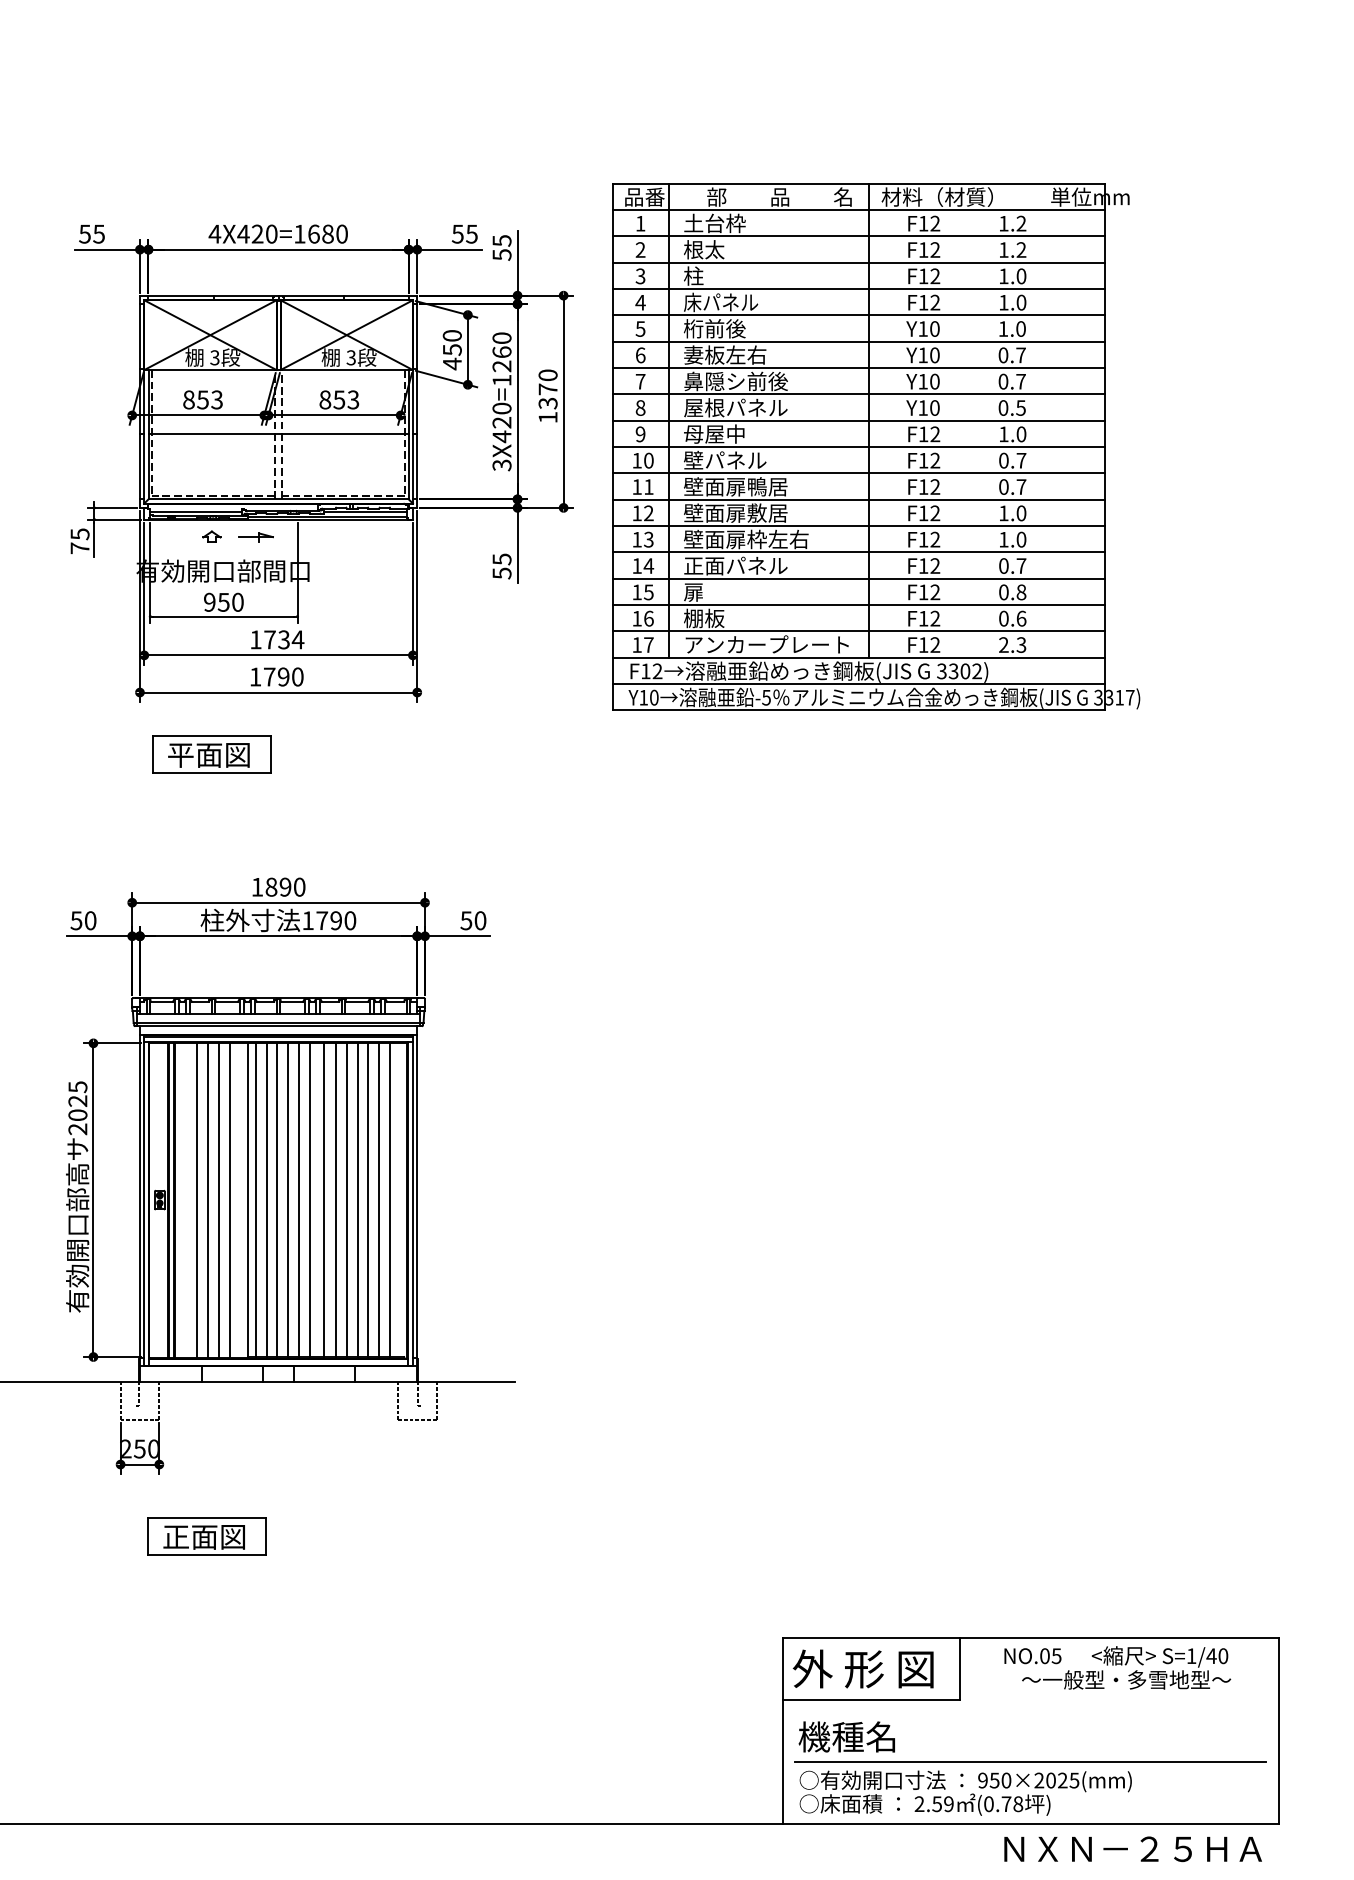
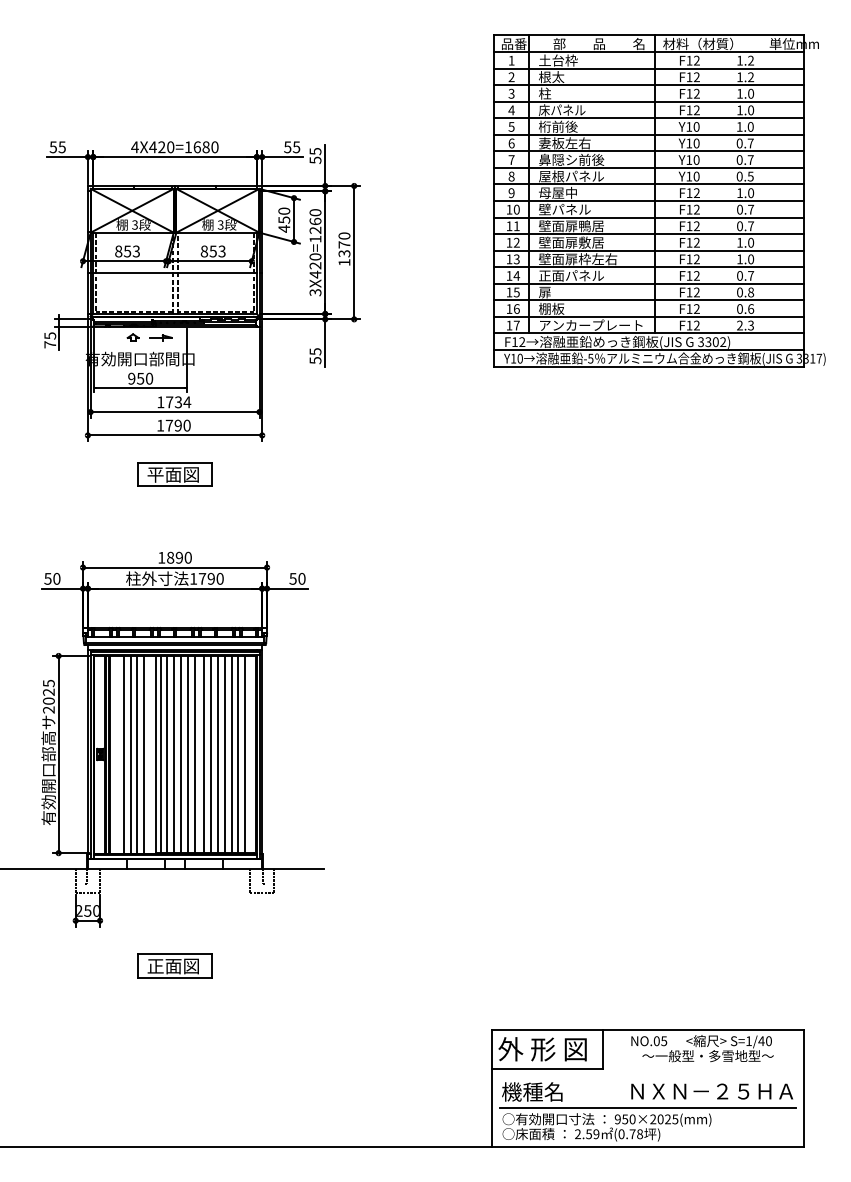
part: (875, 446) -> (659, 200), moved
part: (210, 754) -> (174, 474), moved
part: (206, 1535) -> (174, 965), moved
text: (1133, 1849) -> (712, 1091), moved

